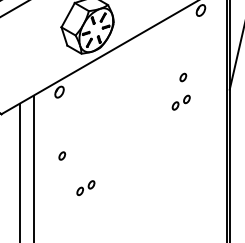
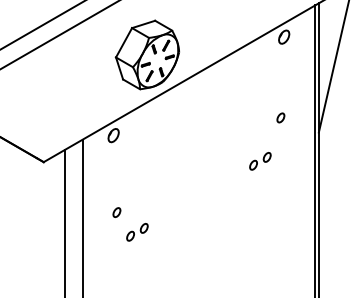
part: (182, 77) -> (280, 117), moved
part: (181, 102) -> (260, 161), moved
part: (85, 188) -> (137, 232), moved

